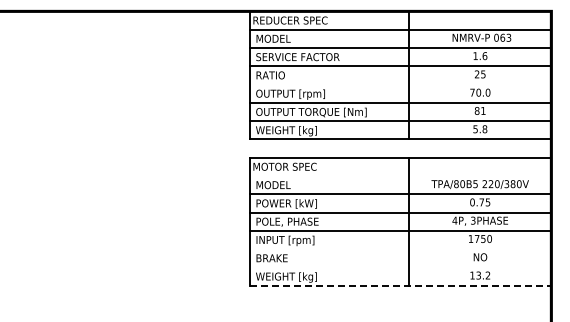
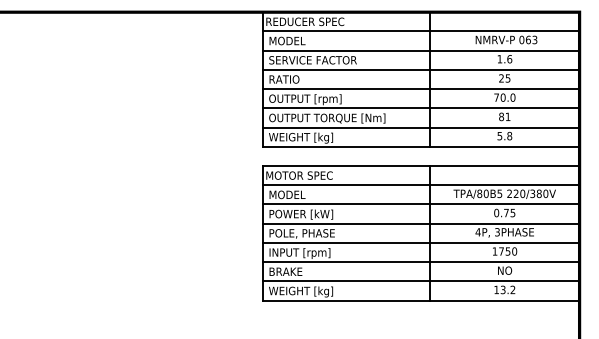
line: (400, 84) -> (420, 89), added
line: (400, 175) -> (420, 184), added
line: (400, 249) -> (420, 262), added
line: (400, 267) -> (420, 281), added
line: (401, 285) -> (421, 300), dashed -> solid

